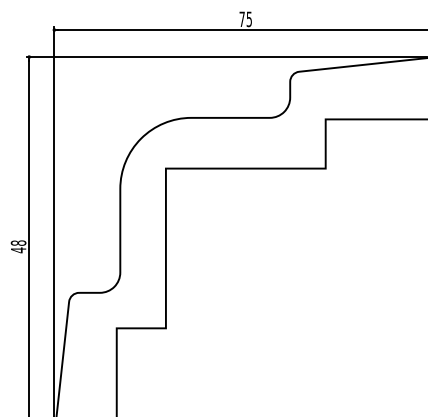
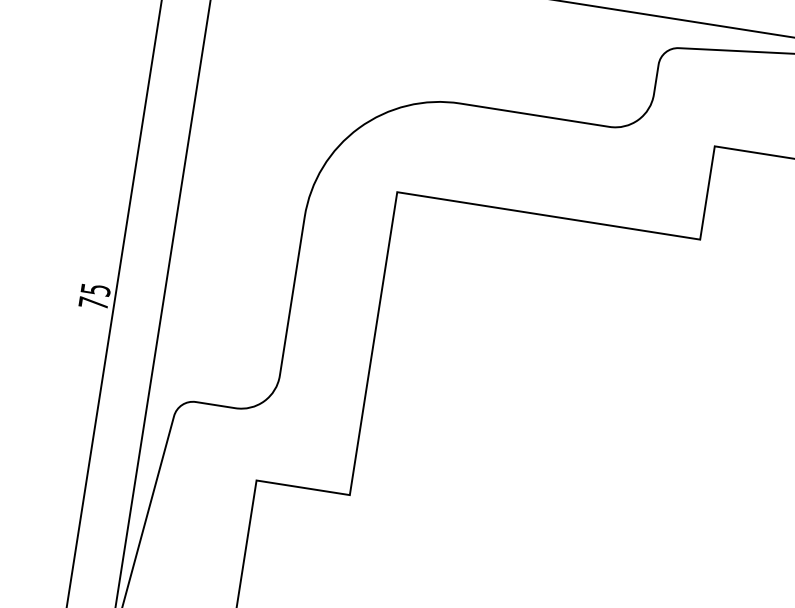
text: (18, 246) -> (94, 296), 48 -> 75

